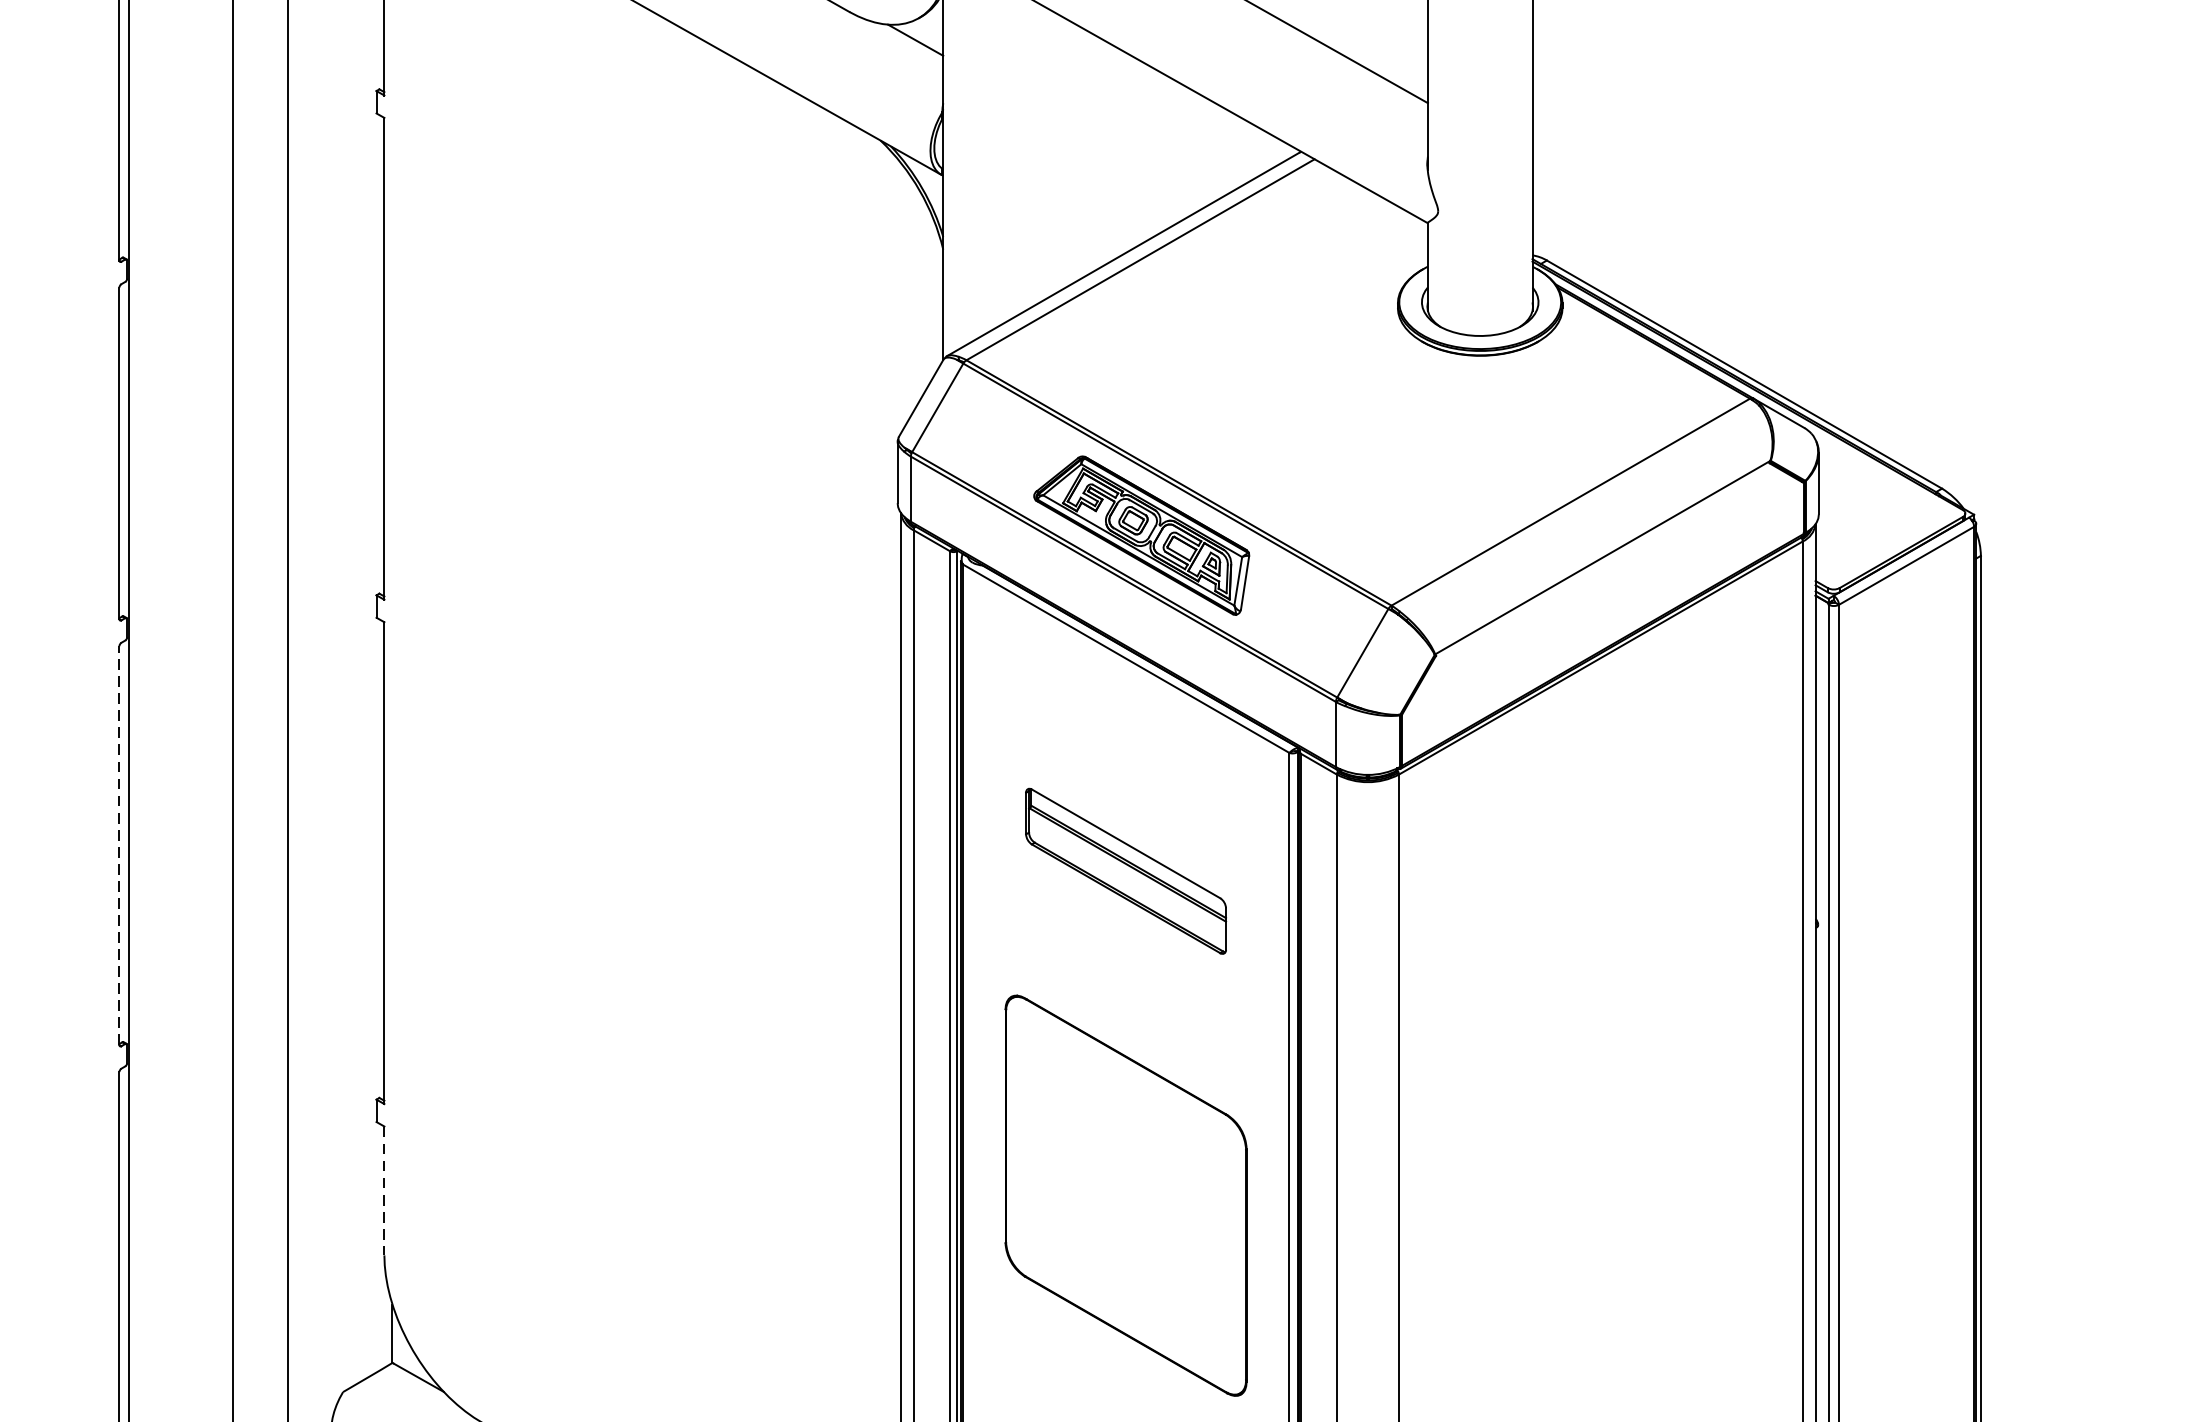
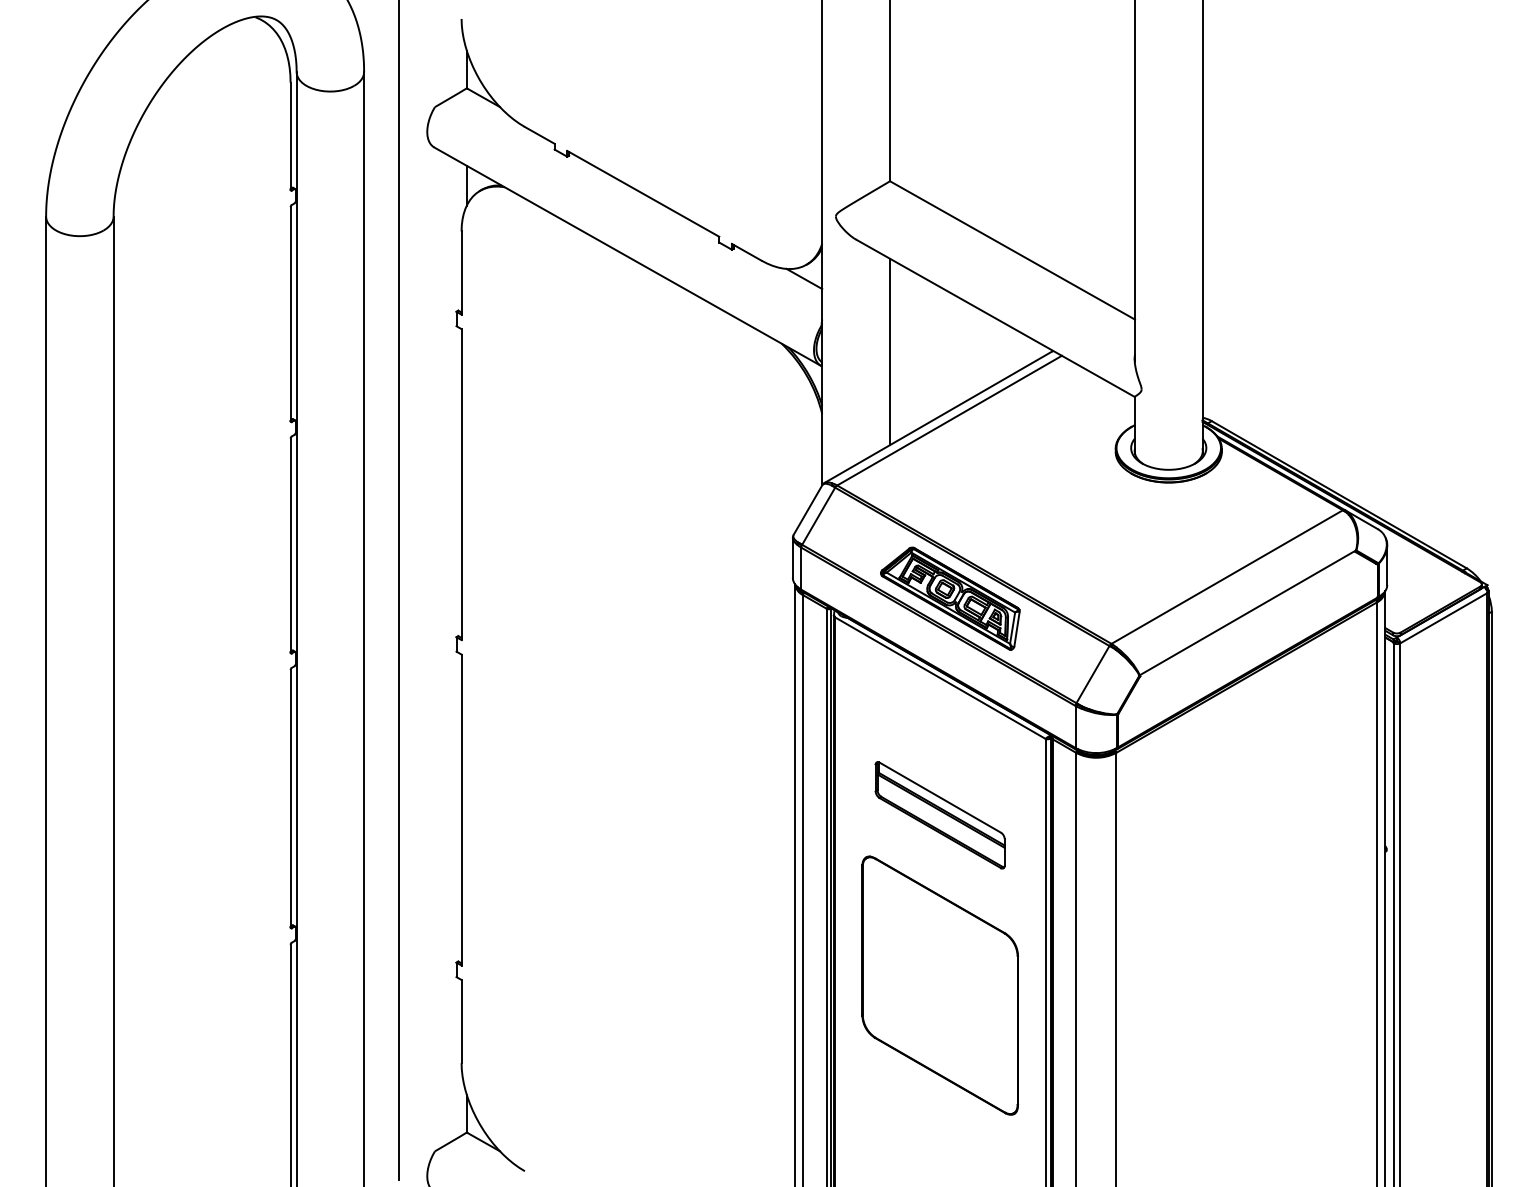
line: (1047, 152) -> (889, 351), added
line: (119, 845) -> (290, 798), dashed -> solid
line: (384, 1190) -> (461, 1021), dashed -> solid
part: (1124, 1195) -> (939, 985), moved

